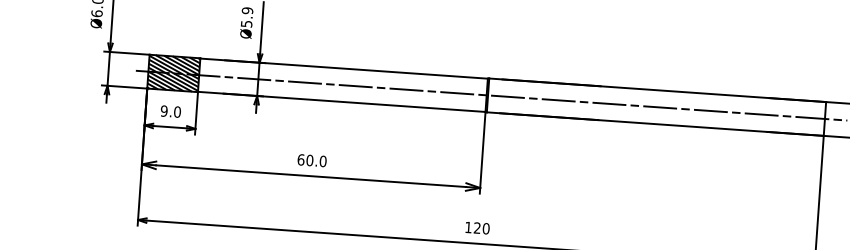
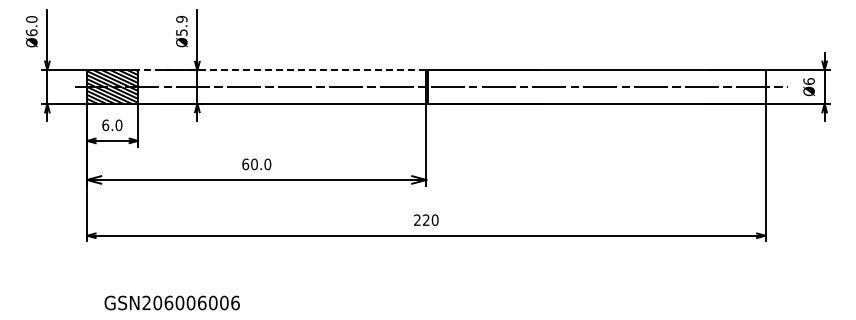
line: (343, 68) -> (281, 70), solid -> dashed
text: (164, 111) -> (105, 125), 9.0 -> 6.0
text: (468, 226) -> (417, 219), 120 -> 220

